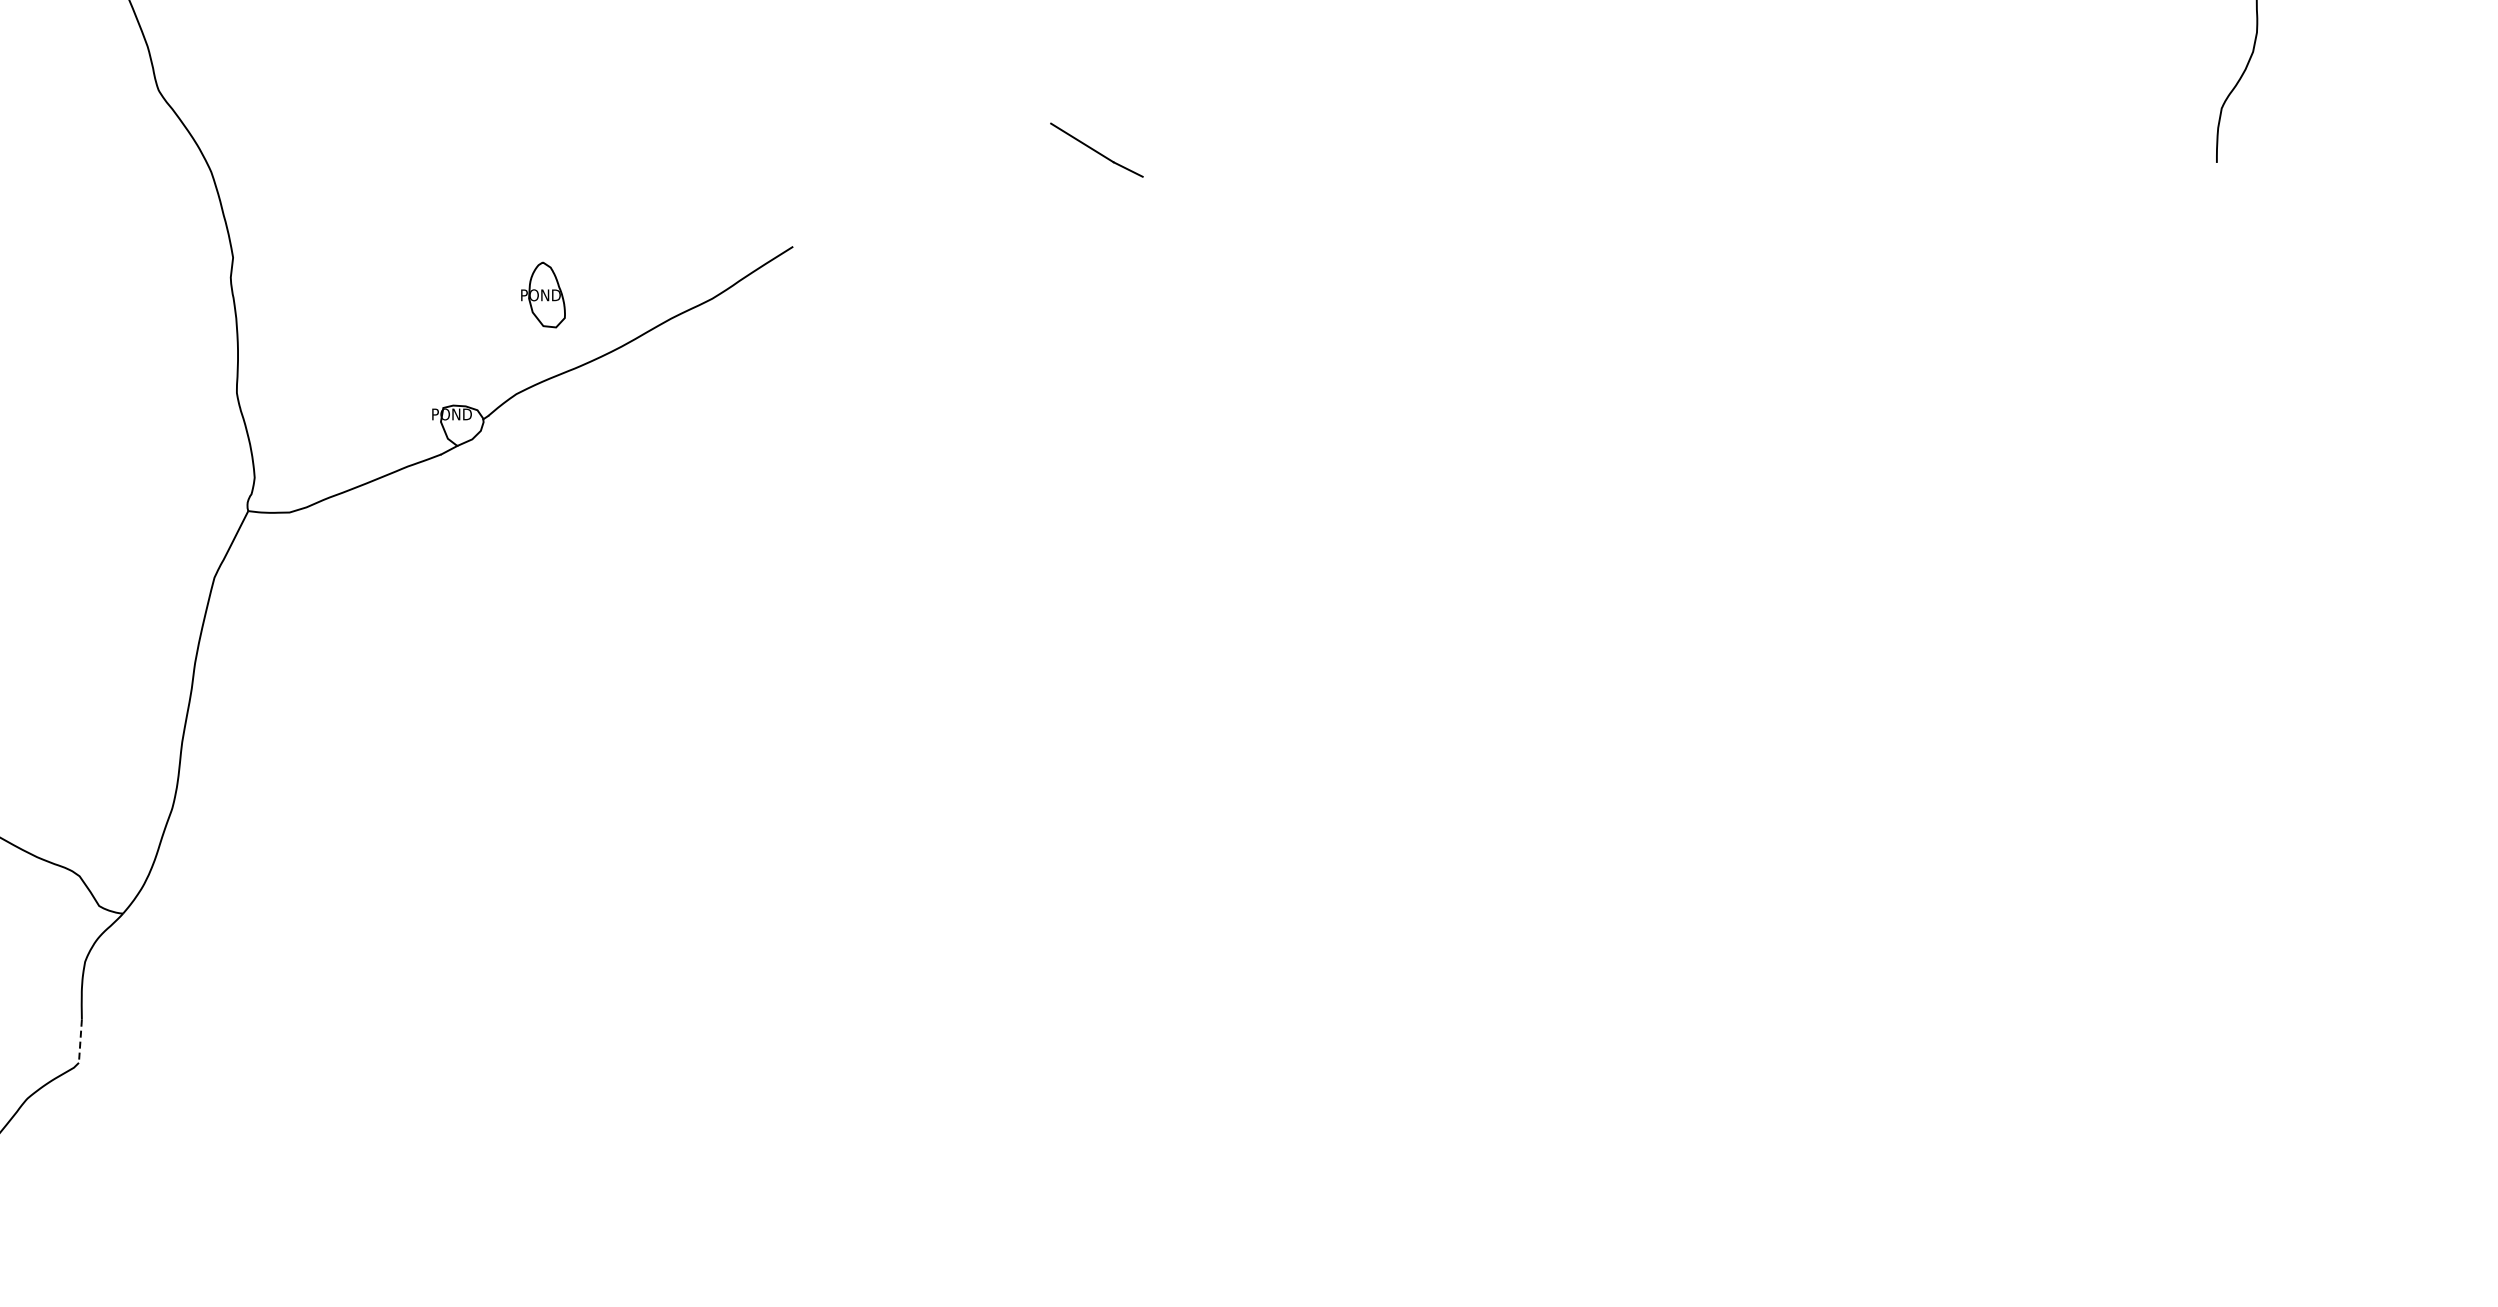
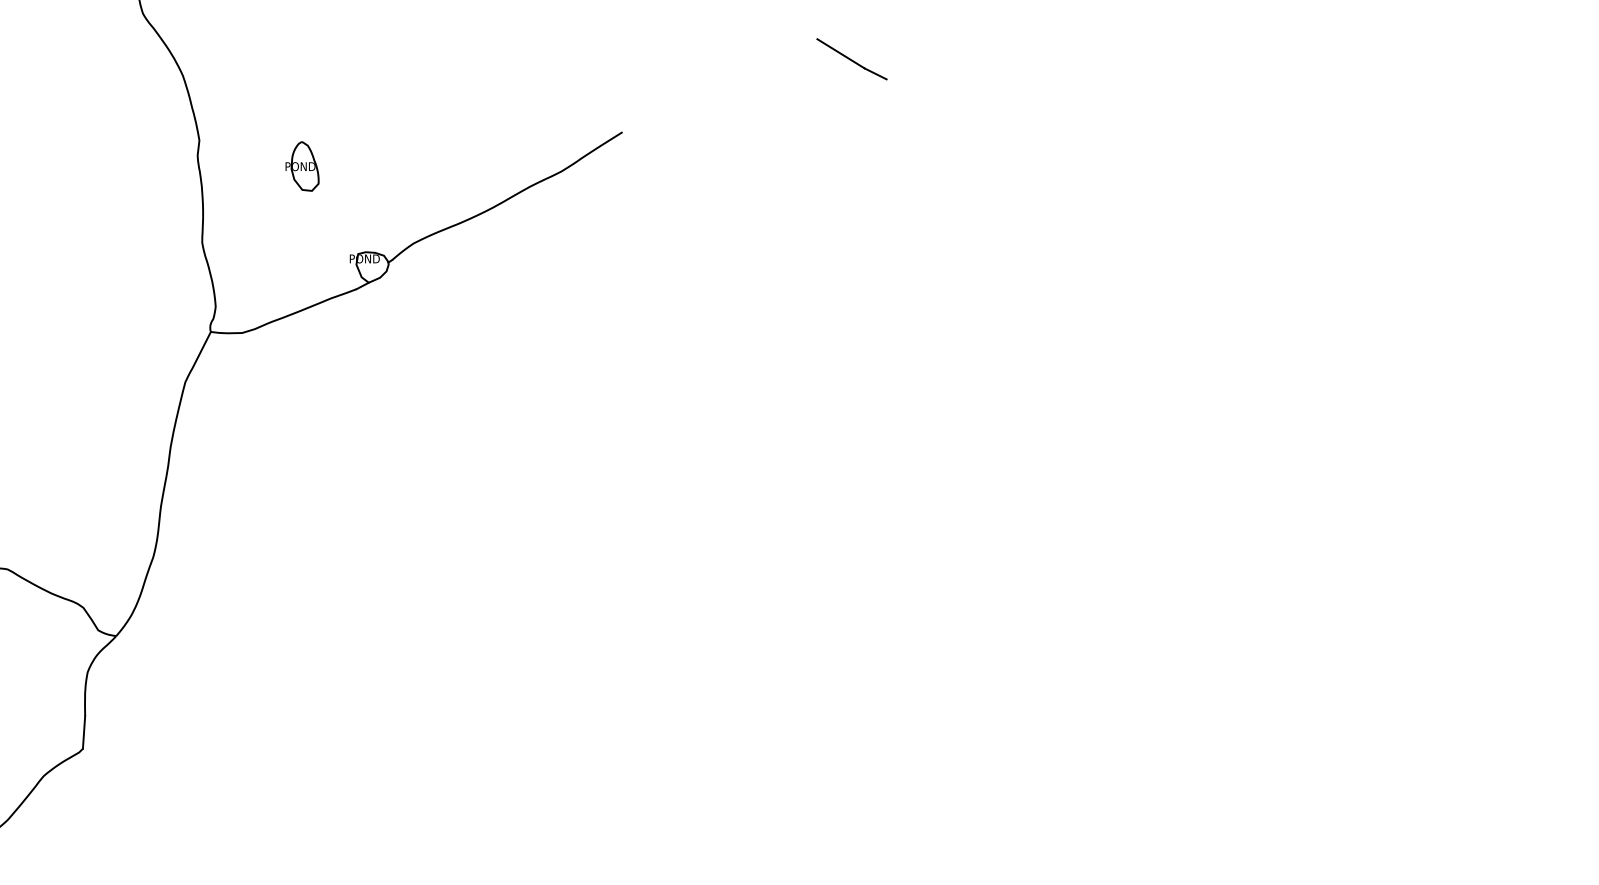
part: (543, 294) -> (302, 166), moved
line: (80, 1041) -> (84, 732), dashed -> solid

